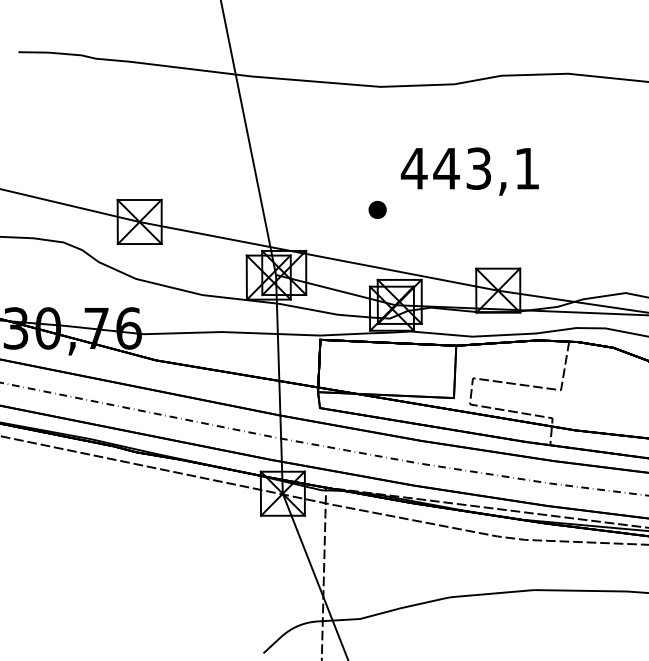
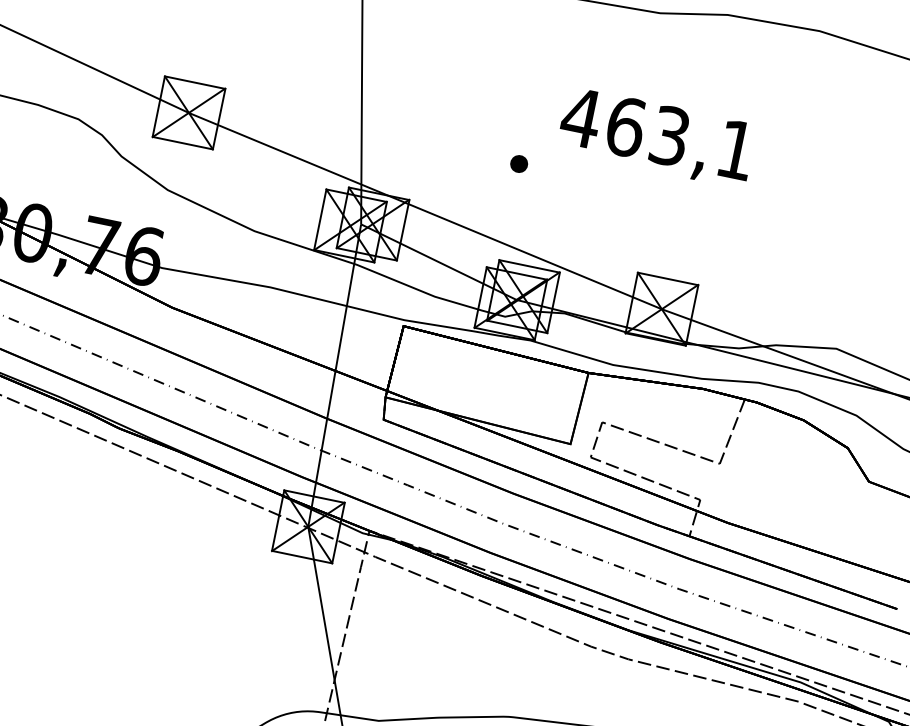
text: (446, 168) -> (625, 126), 443,1 -> 463,1
part: (377, 209) -> (519, 163), size x0.7

